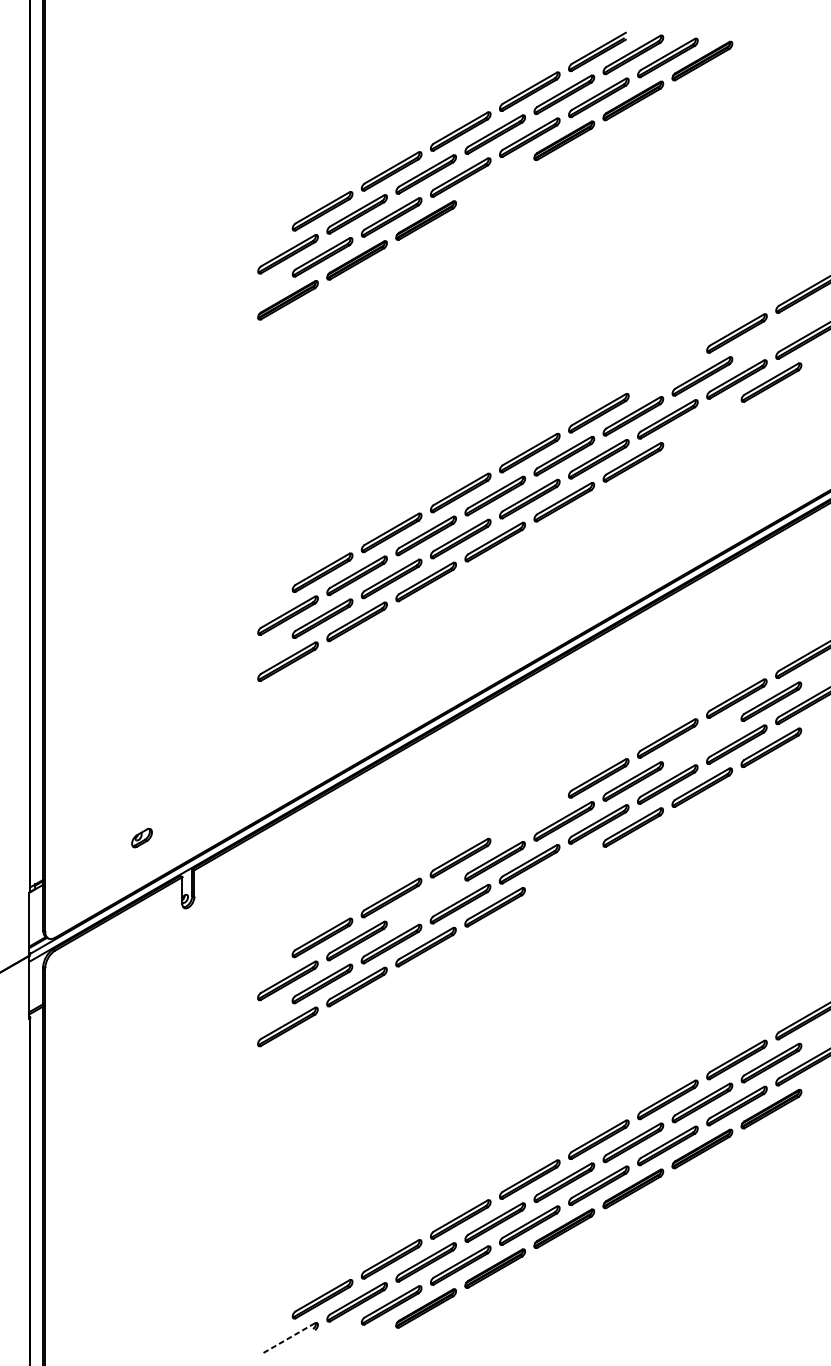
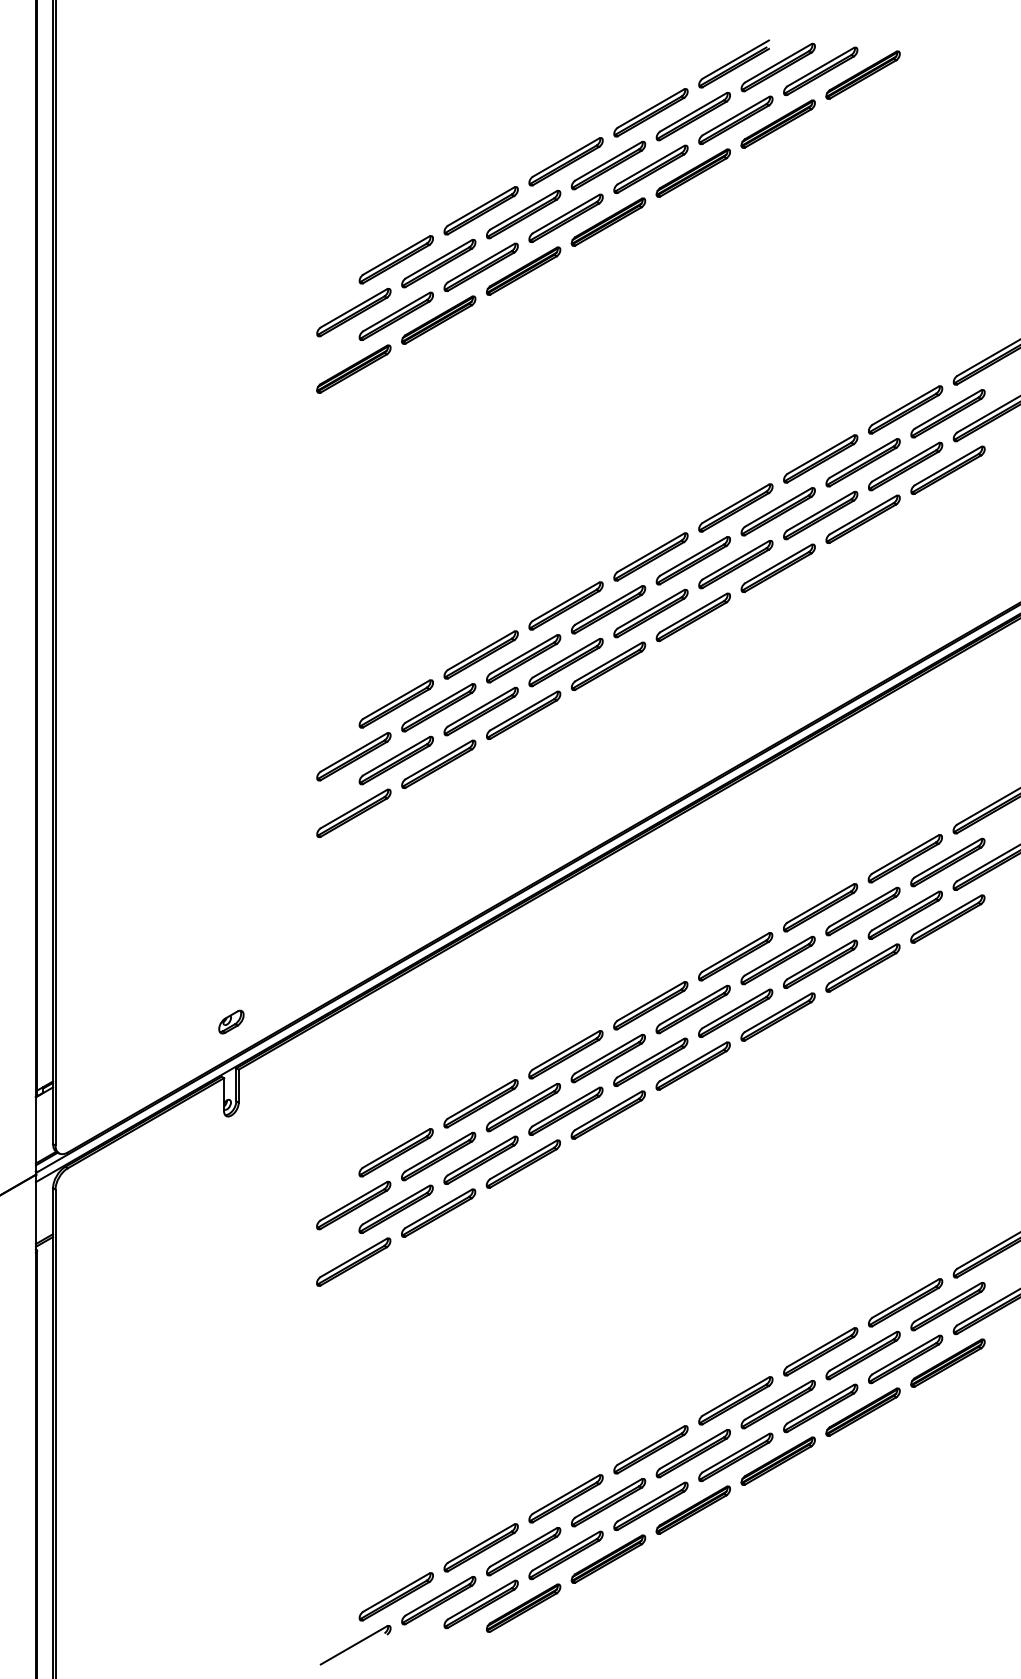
part: (495, 180) -> (608, 221), added
part: (771, 336) -> (947, 413), added
part: (667, 372) -> (820, 458), added
part: (701, 421) -> (862, 518), added
part: (701, 741) -> (862, 911), added
part: (529, 818) -> (650, 1005), added
part: (142, 837) -> (231, 1021), moved
part: (563, 866) -> (692, 1065), added
part: (425, 901) -> (522, 1107), added
line: (287, 1338) -> (353, 1645), dashed -> solid

